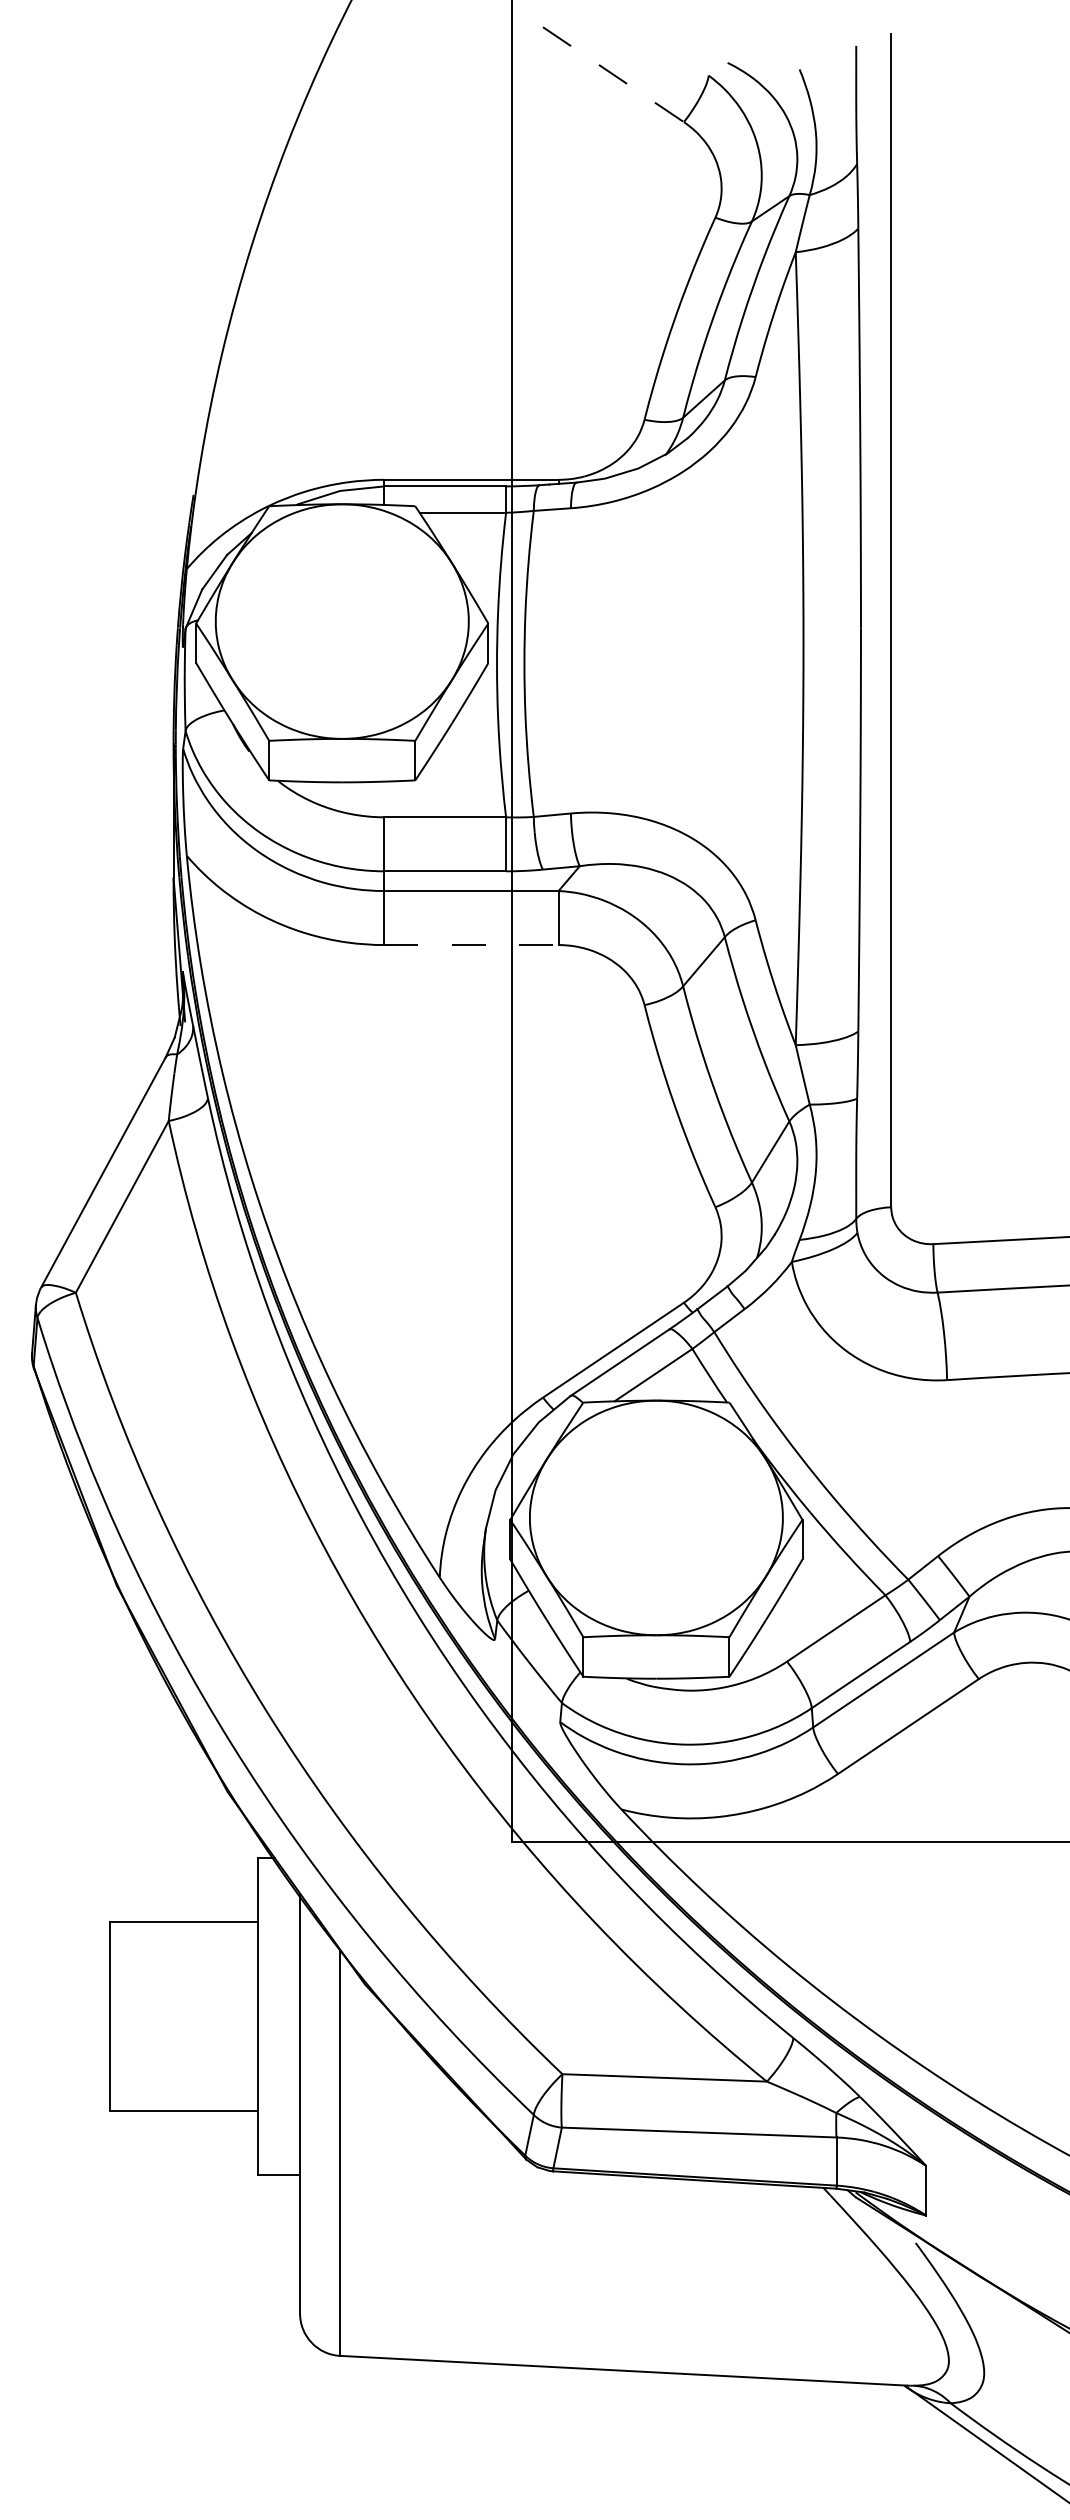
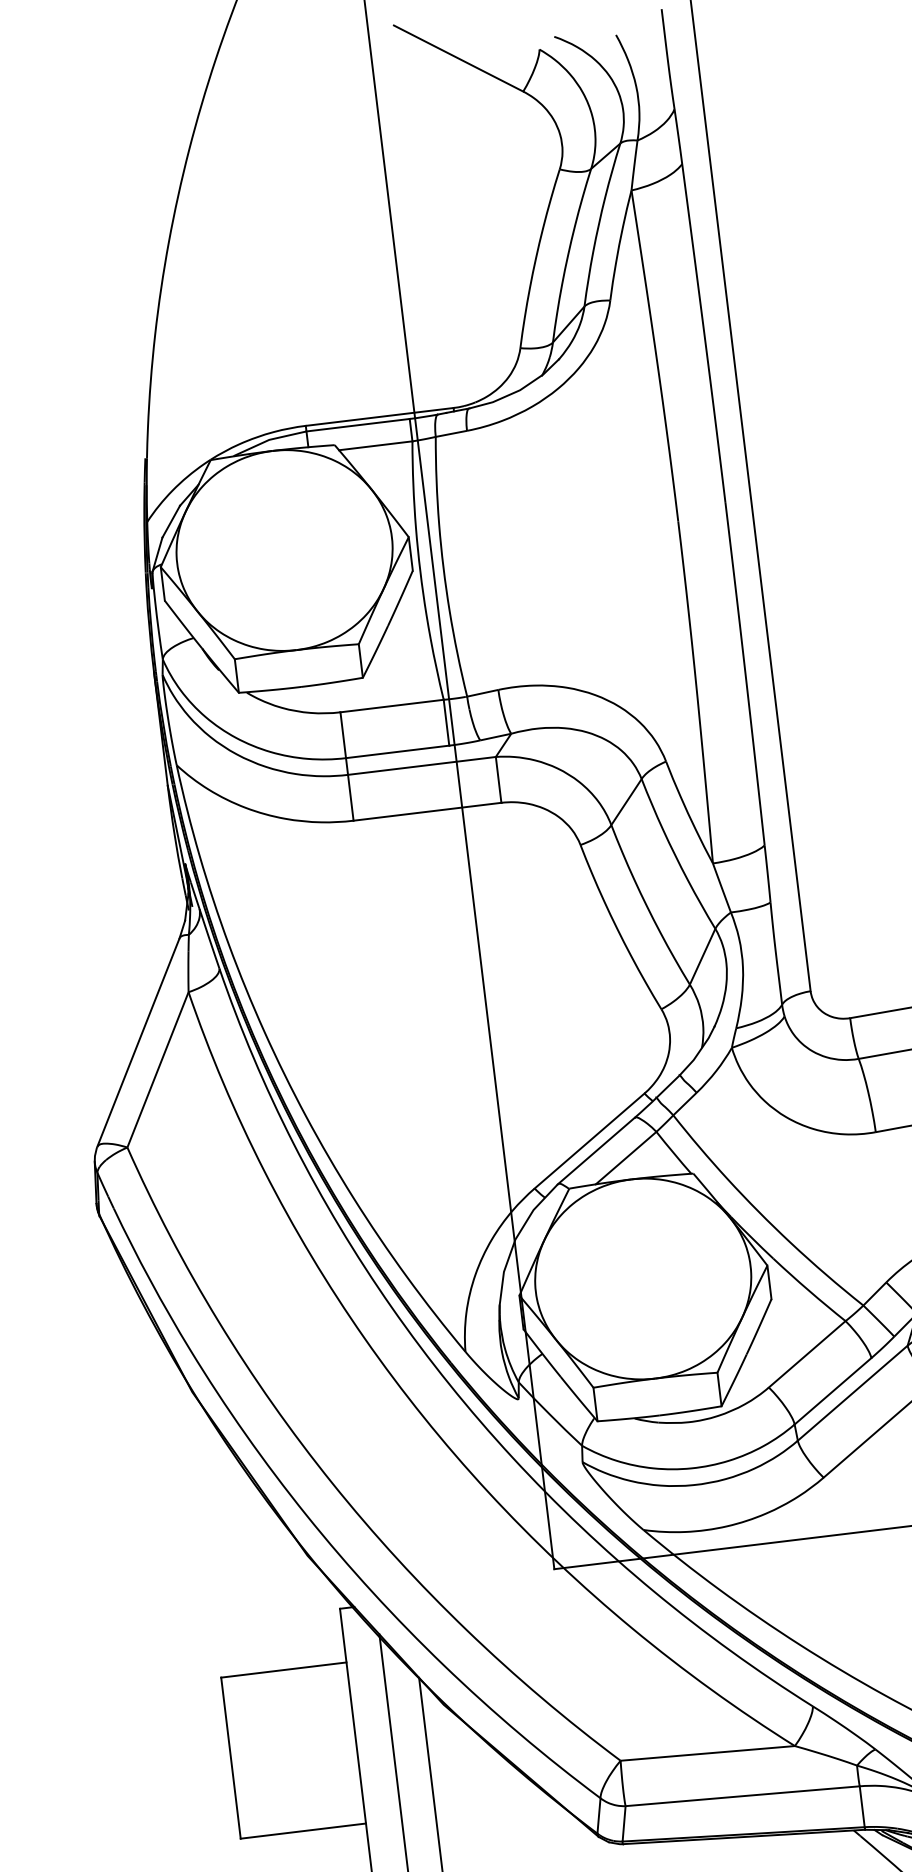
line: (613, 74) -> (458, 58), dashed -> solid
line: (472, 945) -> (428, 812), dashed -> solid

